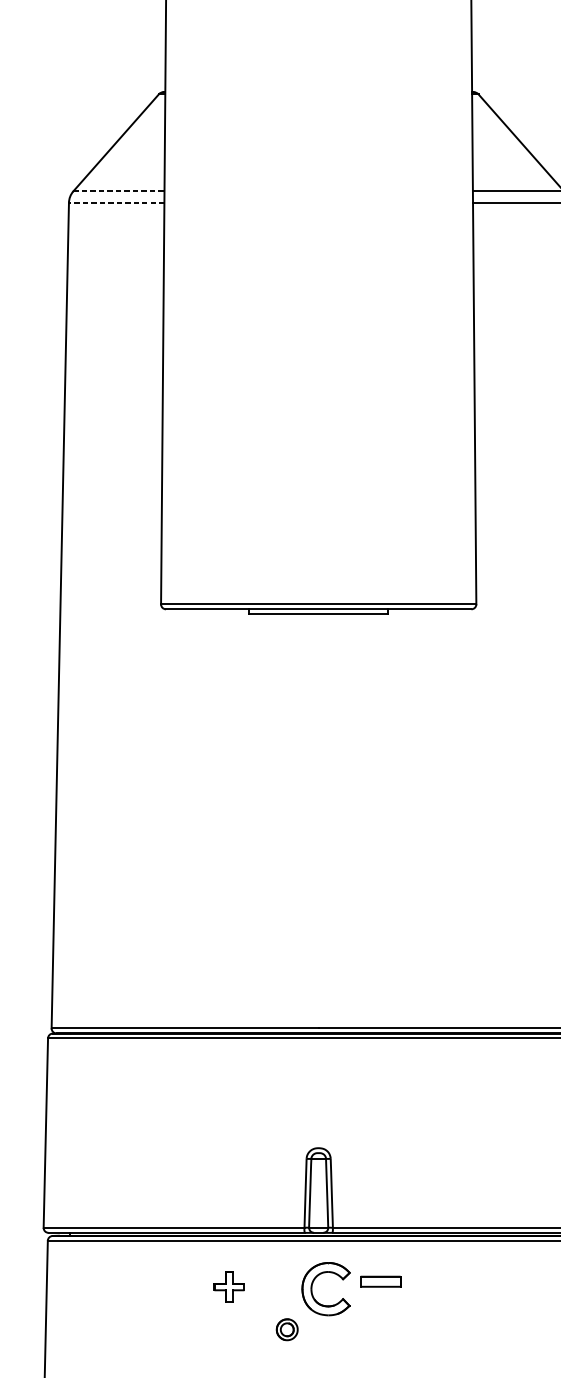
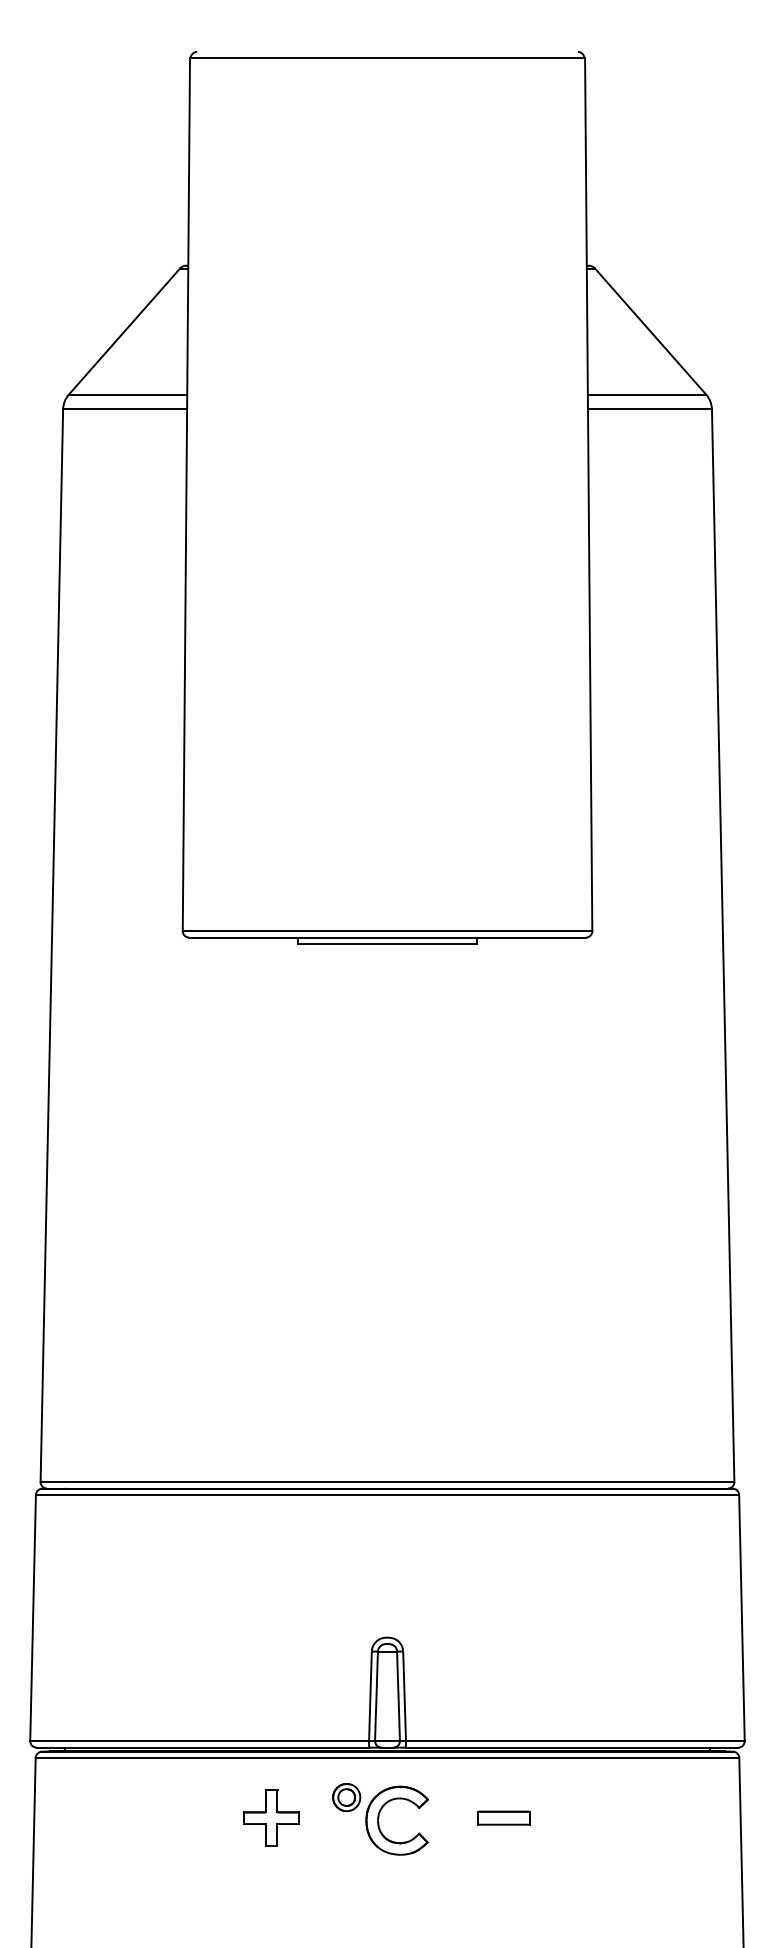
line: (119, 191) -> (128, 394), dashed -> solid
line: (116, 202) -> (125, 409), dashed -> solid
part: (380, 1281) -> (503, 1817), moved
part: (229, 1286) -> (271, 1817), size x1.43
part: (287, 1329) -> (346, 1797), moved

